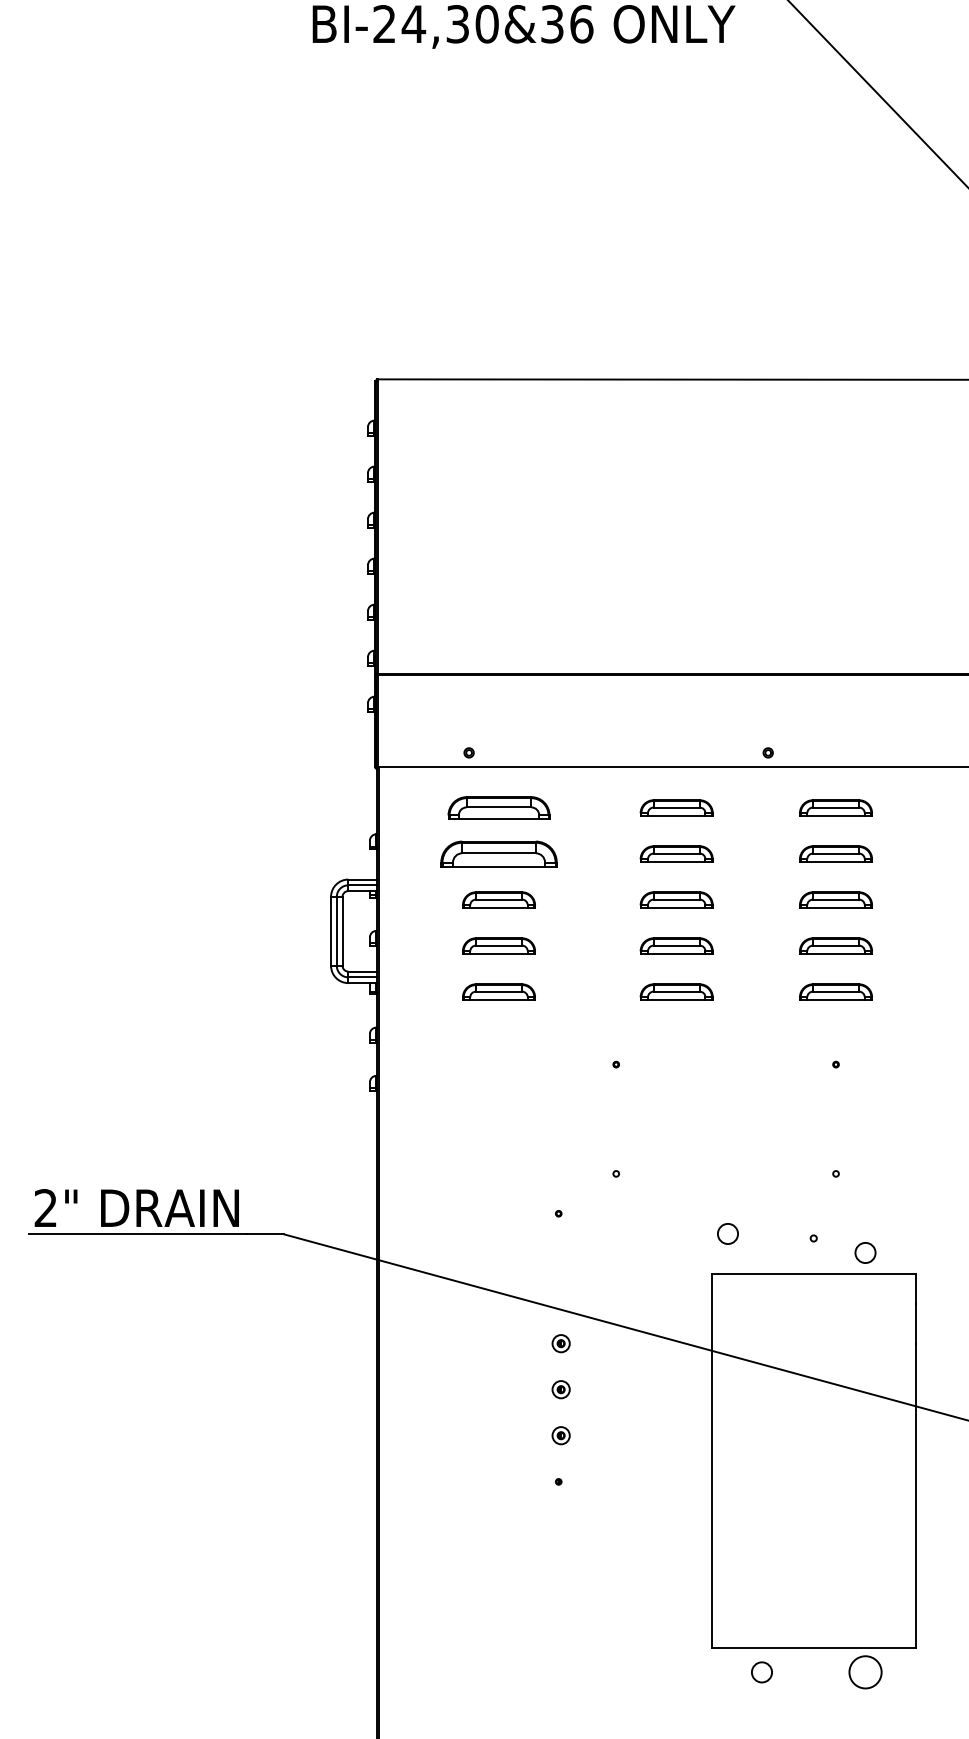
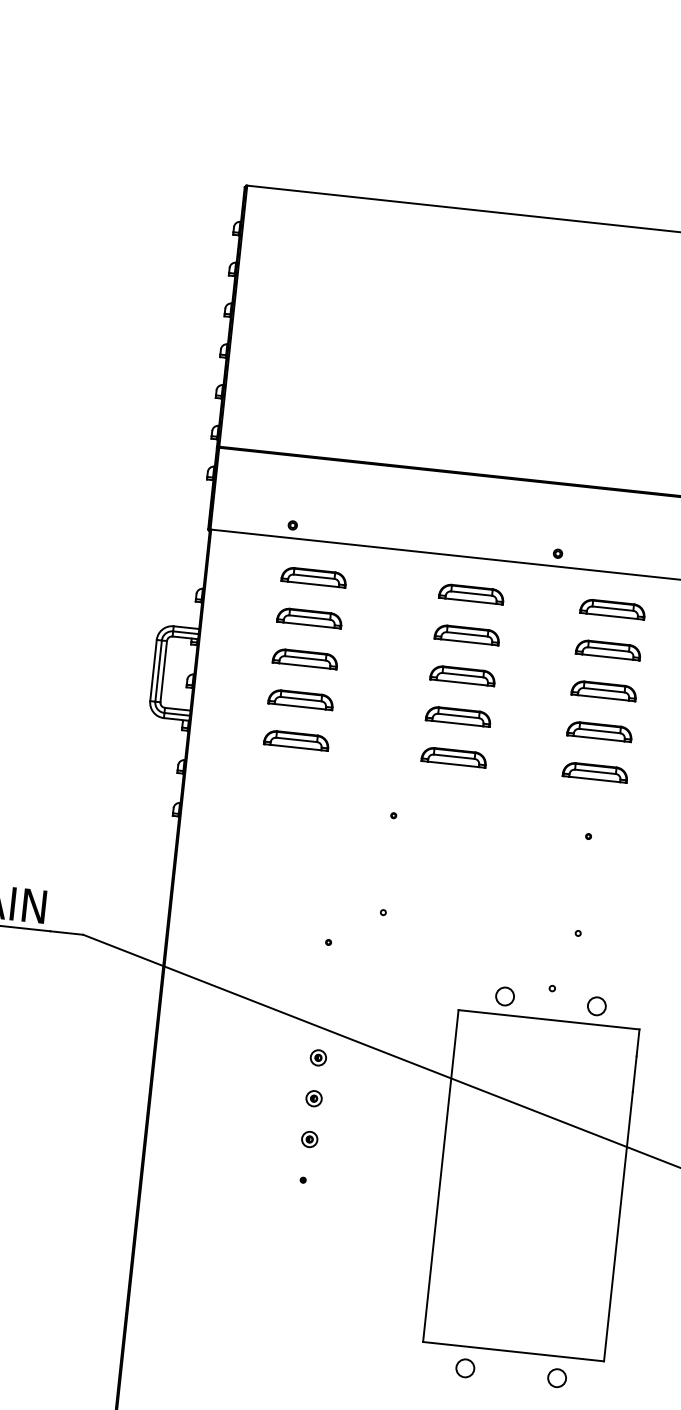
part: (498, 807) -> (313, 576), size x0.71
part: (498, 853) -> (309, 617), size x0.62
circle: (727, 1233) -> (504, 996), moved
circle: (865, 1672) -> (557, 1378), size x0.62

